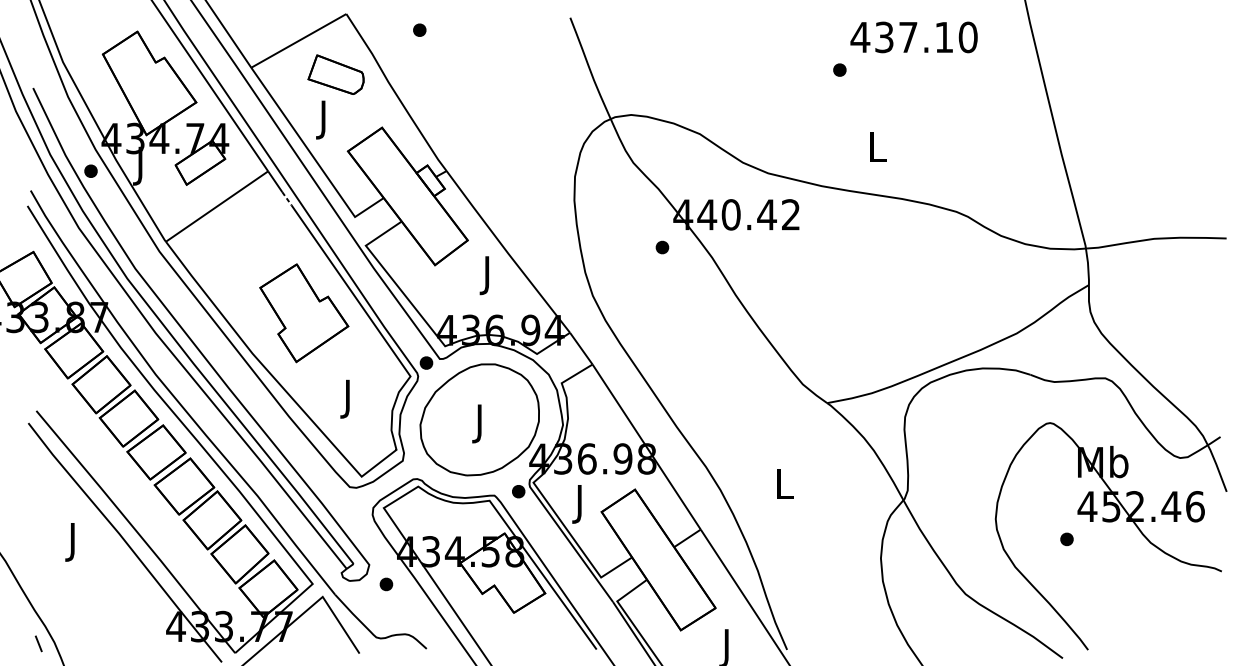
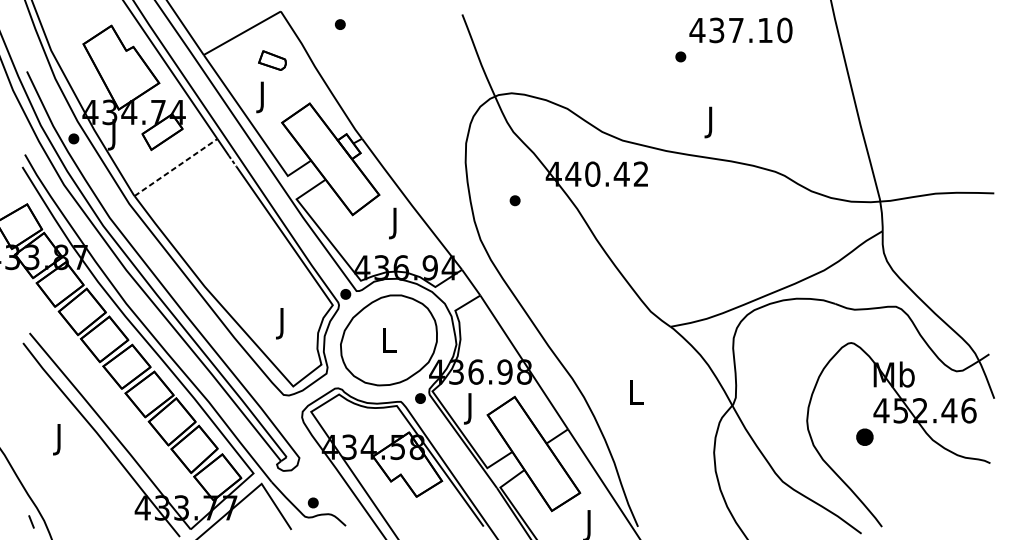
part: (335, 74) -> (272, 60), size x0.6
text: (877, 150) -> (711, 122), L -> J
line: (217, 206) -> (176, 167), solid -> dashed
part: (662, 247) -> (515, 200), moved
part: (304, 313) -> (246, 254), removed
text: (480, 423) -> (389, 343), J -> L
part: (1066, 539) -> (864, 437), size x1.6
part: (386, 584) -> (313, 503), moved

